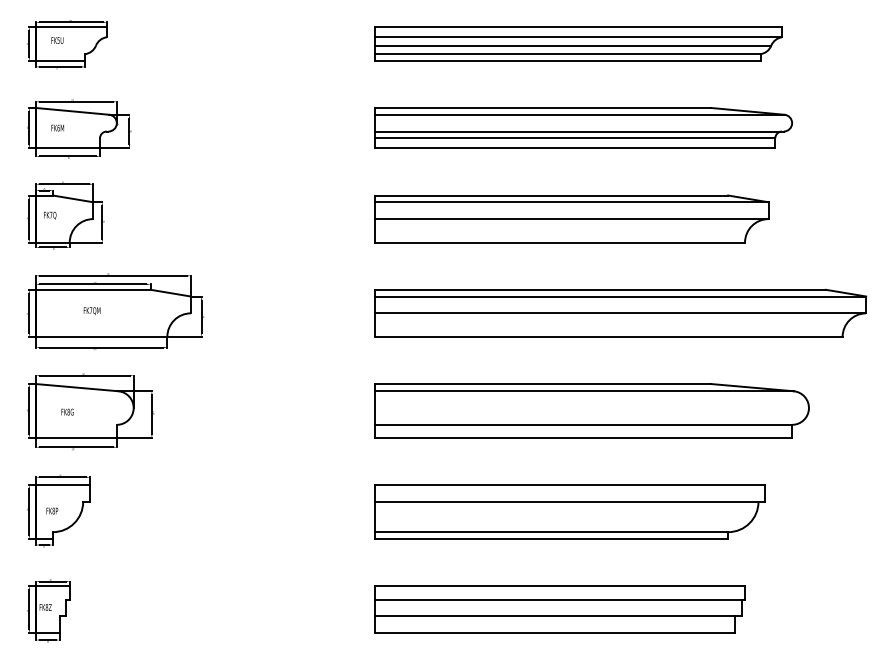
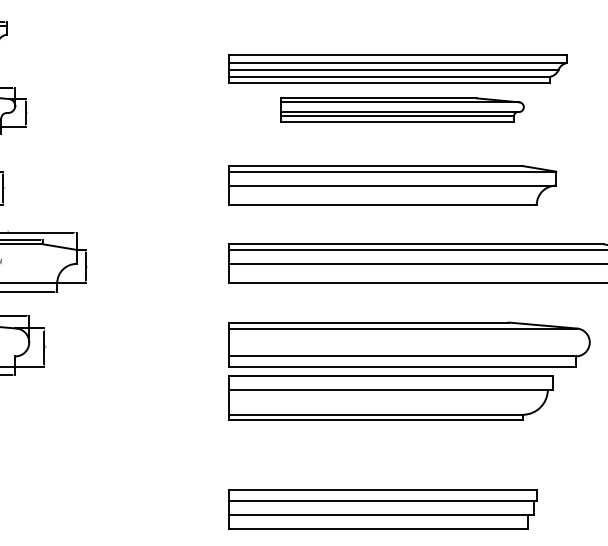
part: (578, 43) -> (398, 68), moved
part: (583, 127) -> (402, 109), size x0.7
part: (569, 511) -> (391, 397), moved

